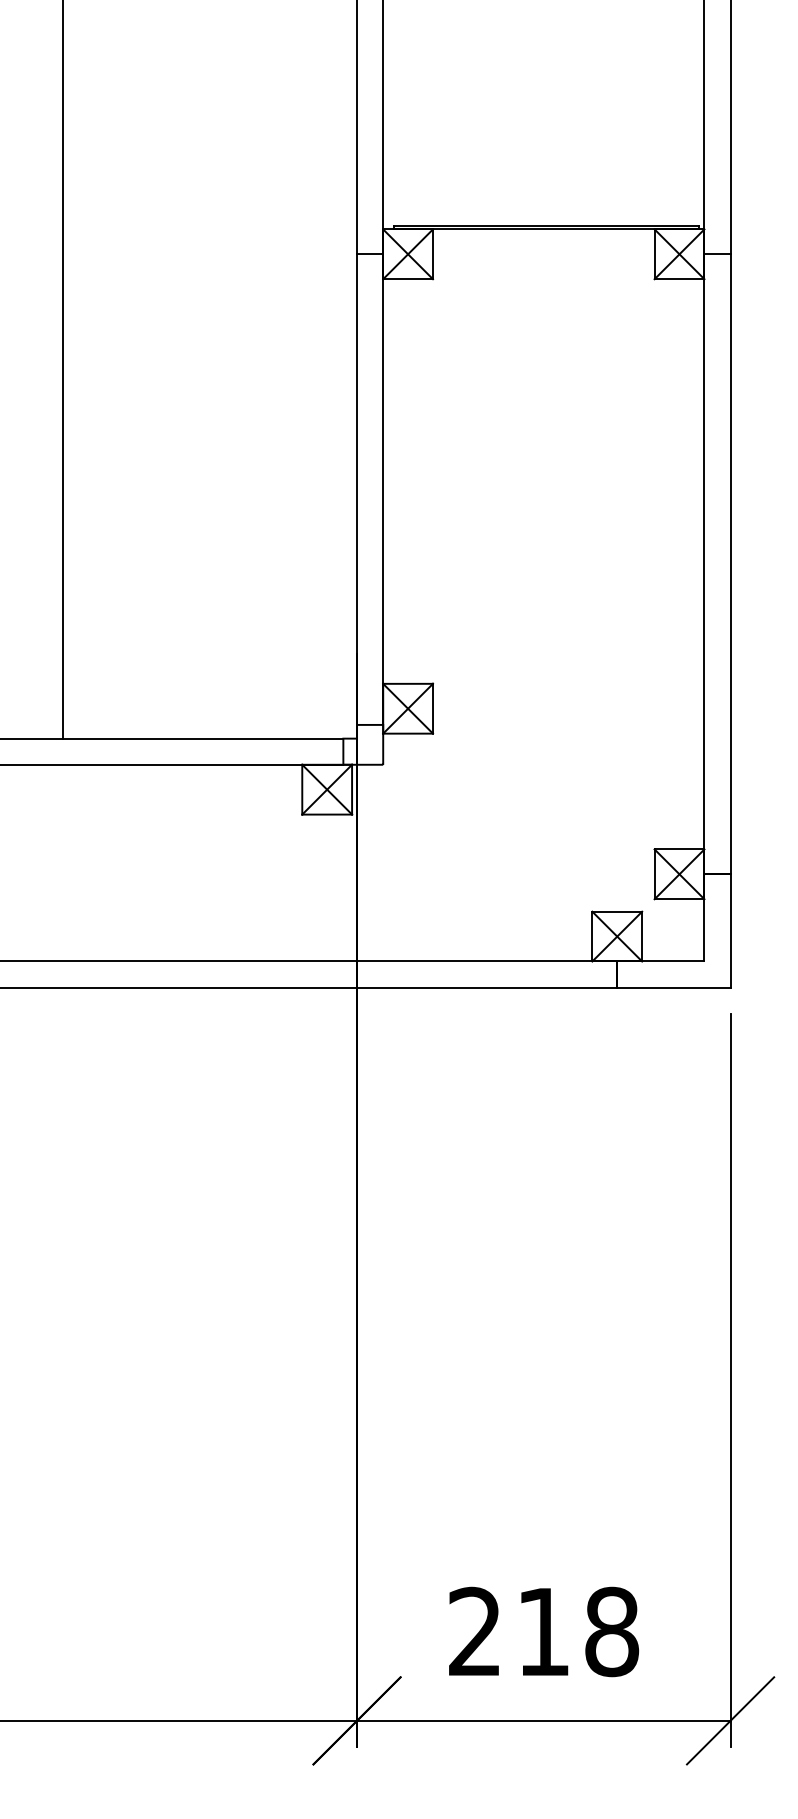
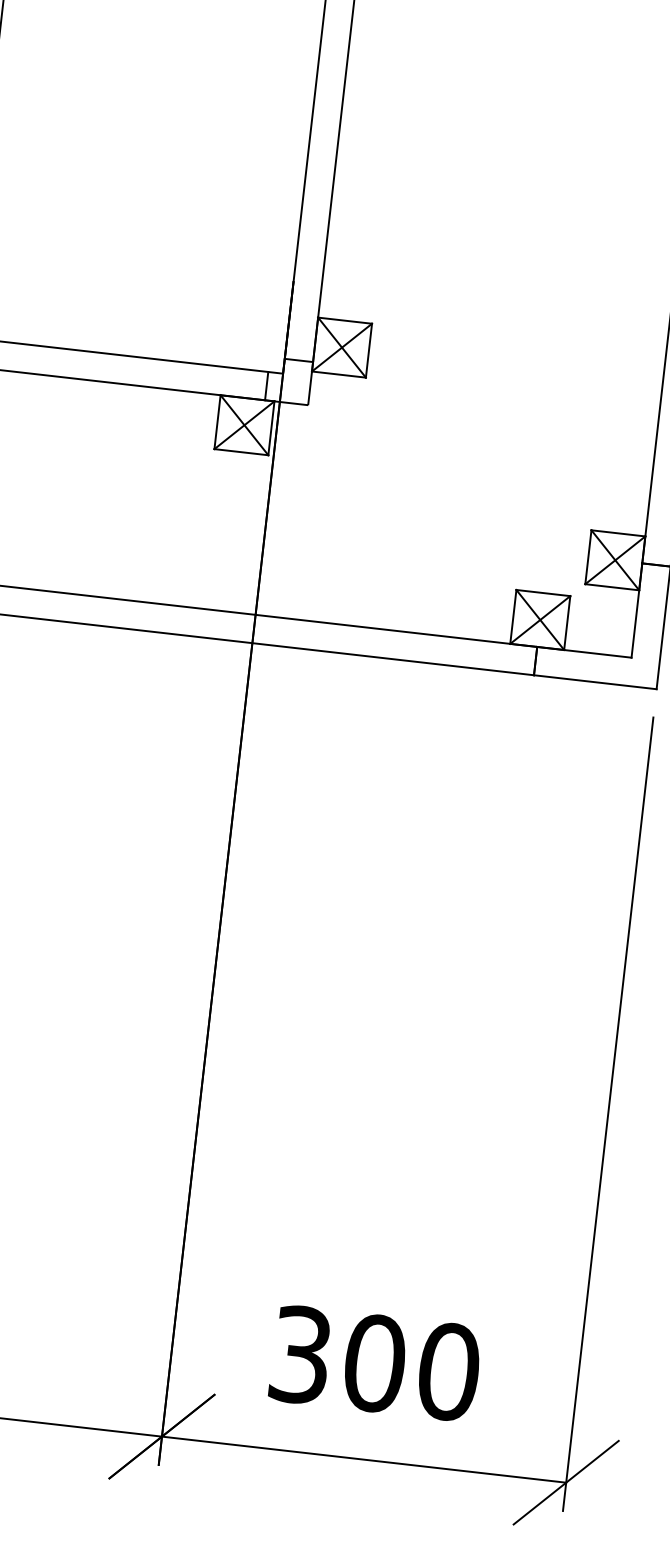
text: (544, 1631) -> (375, 1363), 218 -> 300

